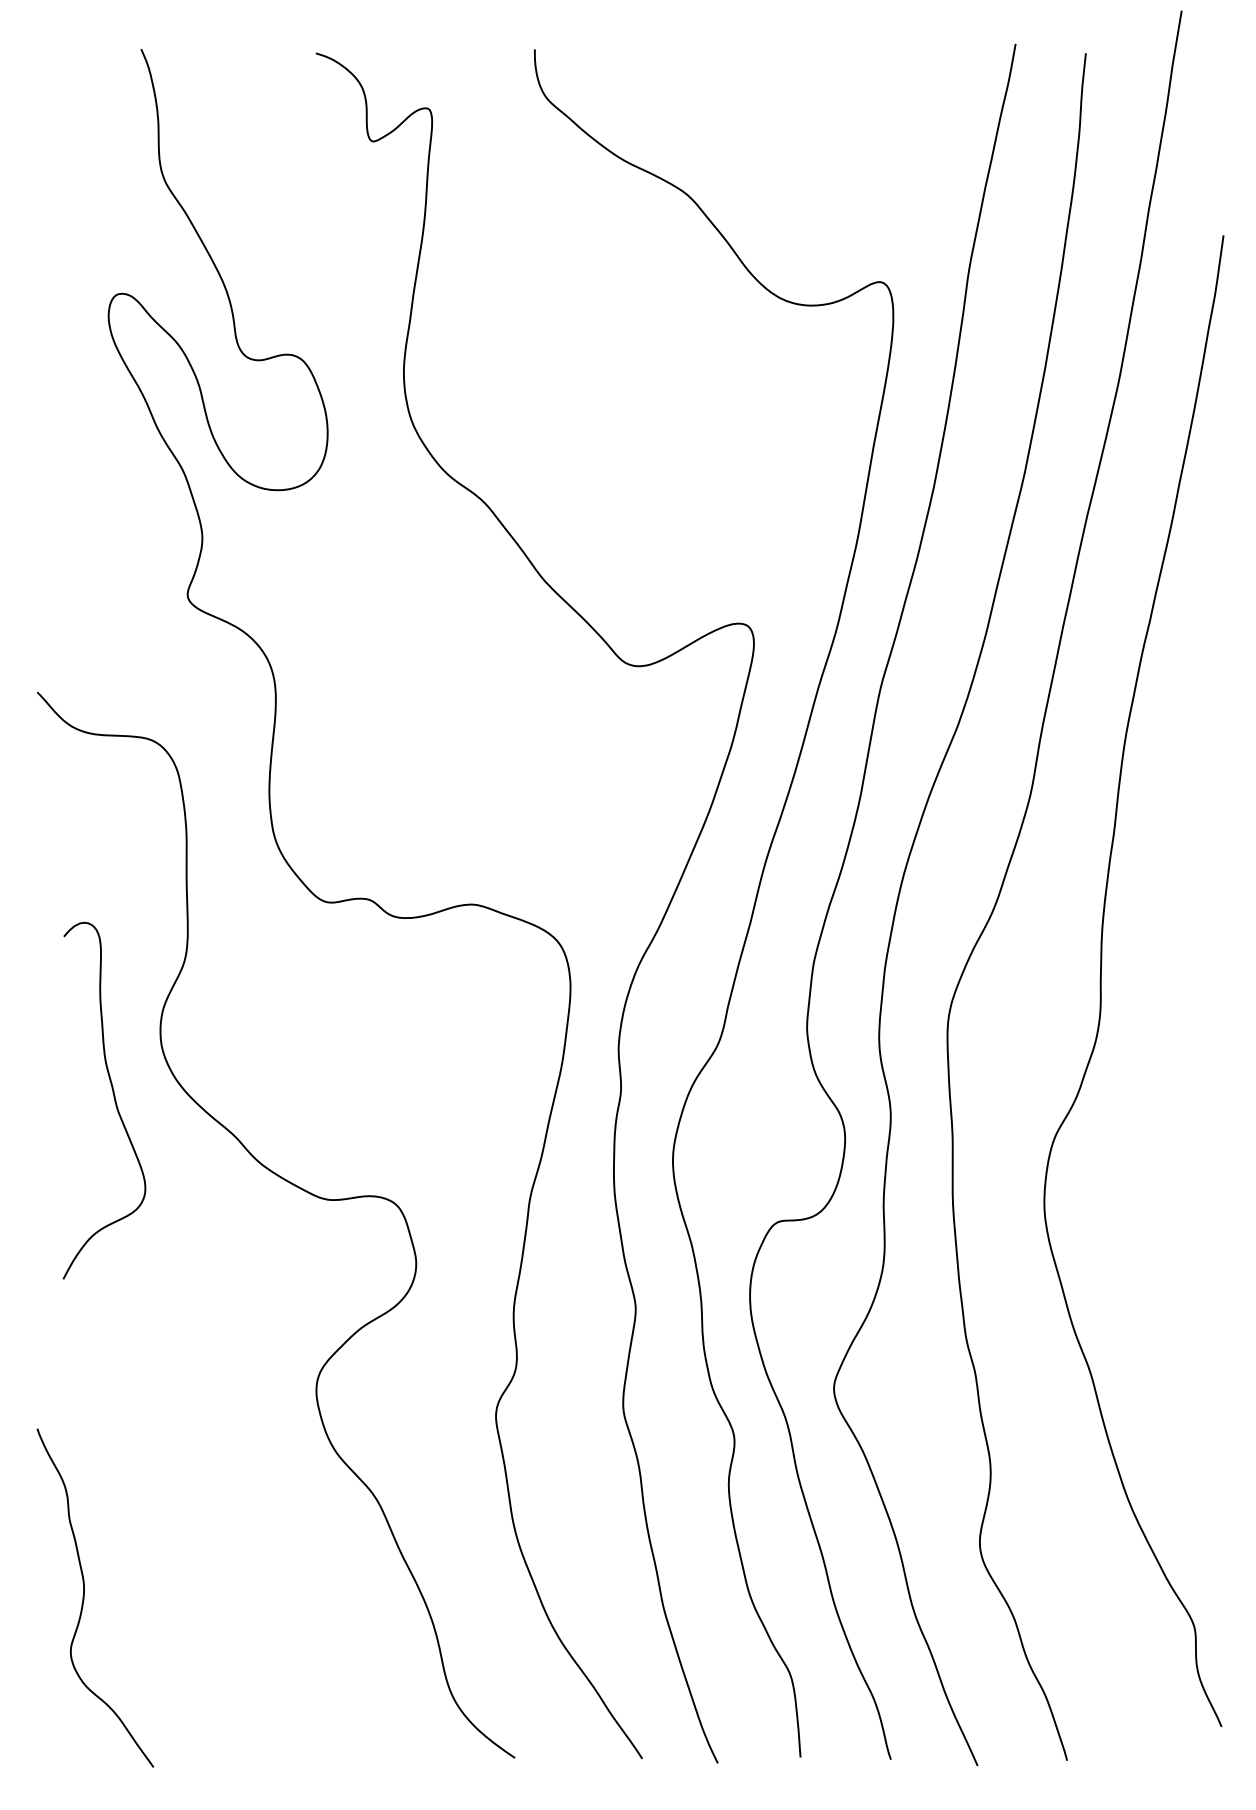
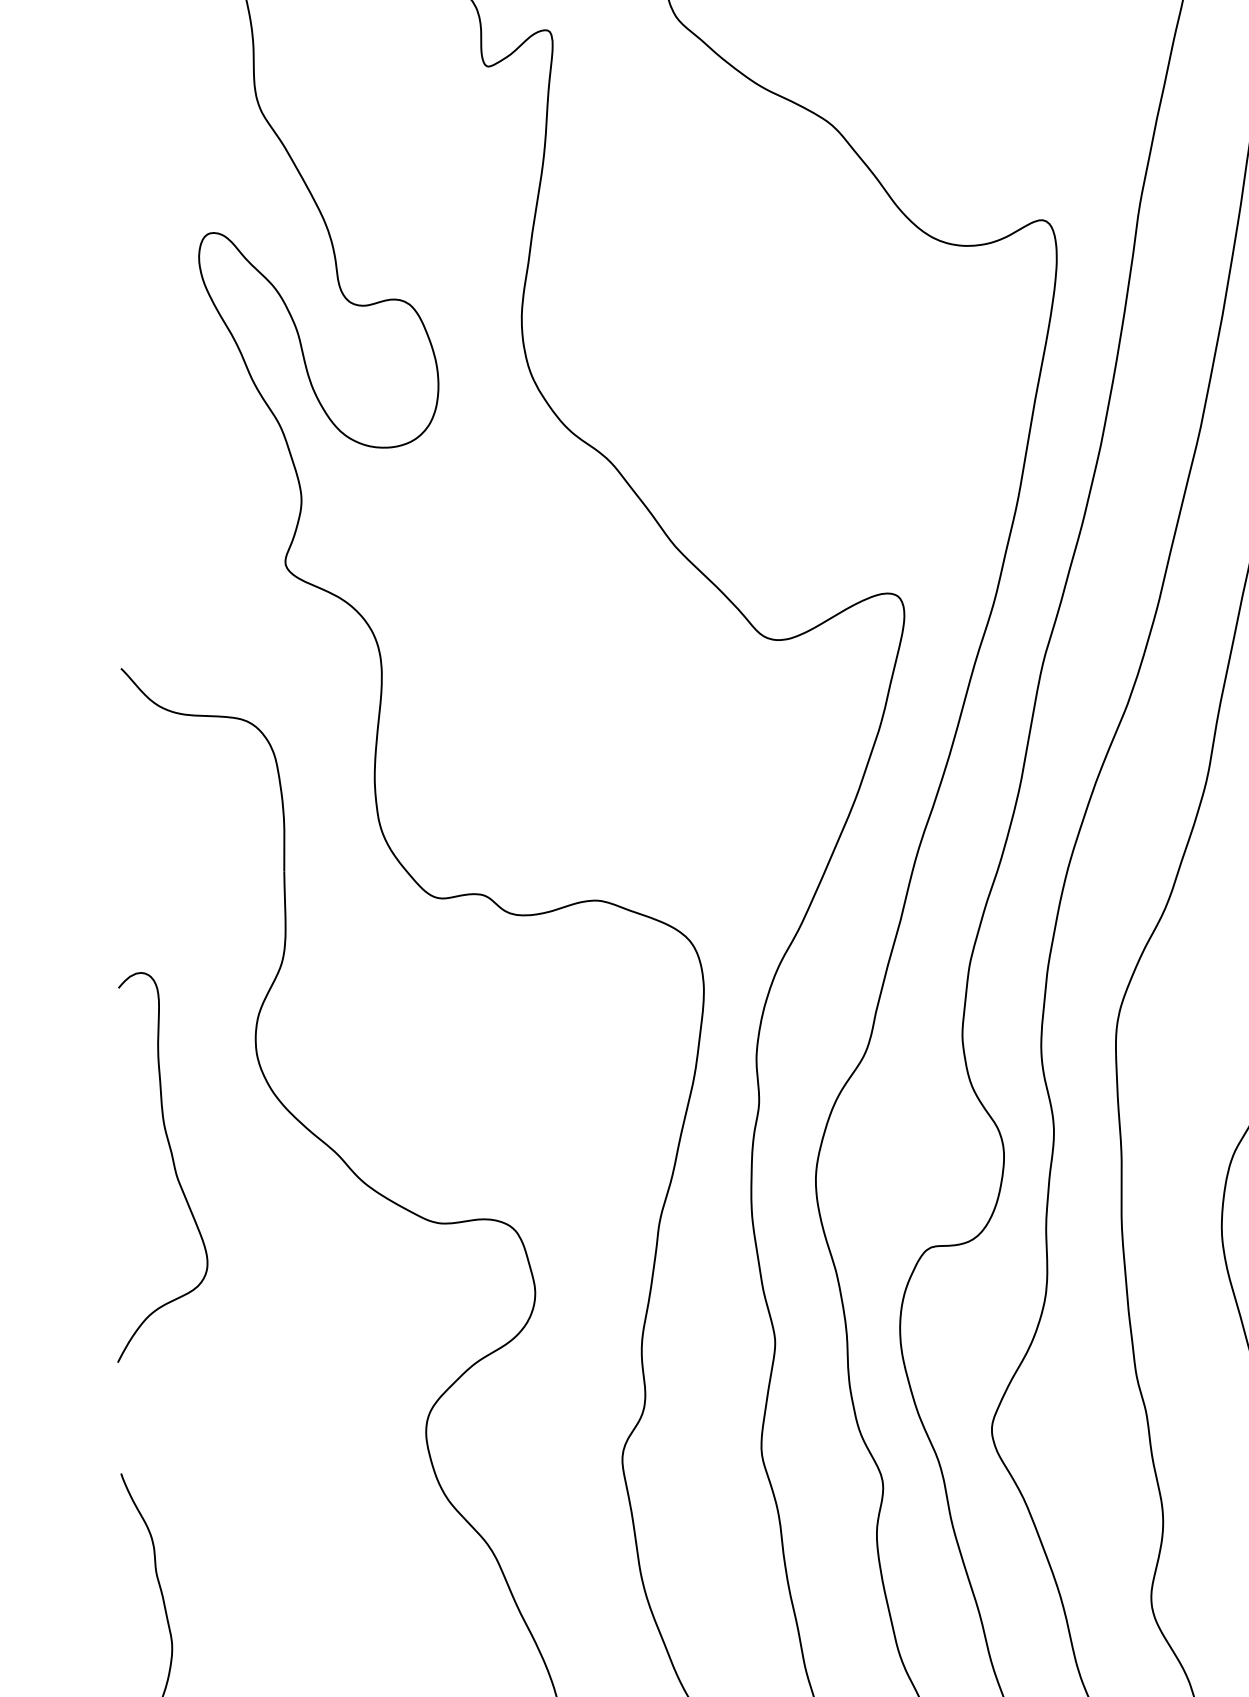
curve: (113, 1097) -> (172, 1163), moved

